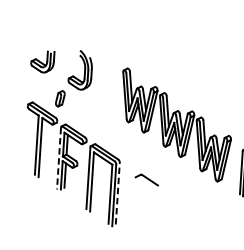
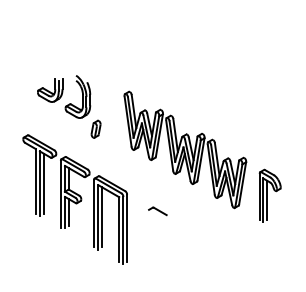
part: (42, 61) -> (50, 90), moved
part: (59, 98) -> (95, 128), moved
line: (43, 147) -> (43, 183), added
line: (58, 158) -> (60, 194), dashed -> solid
part: (146, 180) -> (157, 211), size x0.71
line: (95, 182) -> (102, 217), added
line: (118, 193) -> (127, 228), dashed -> solid

